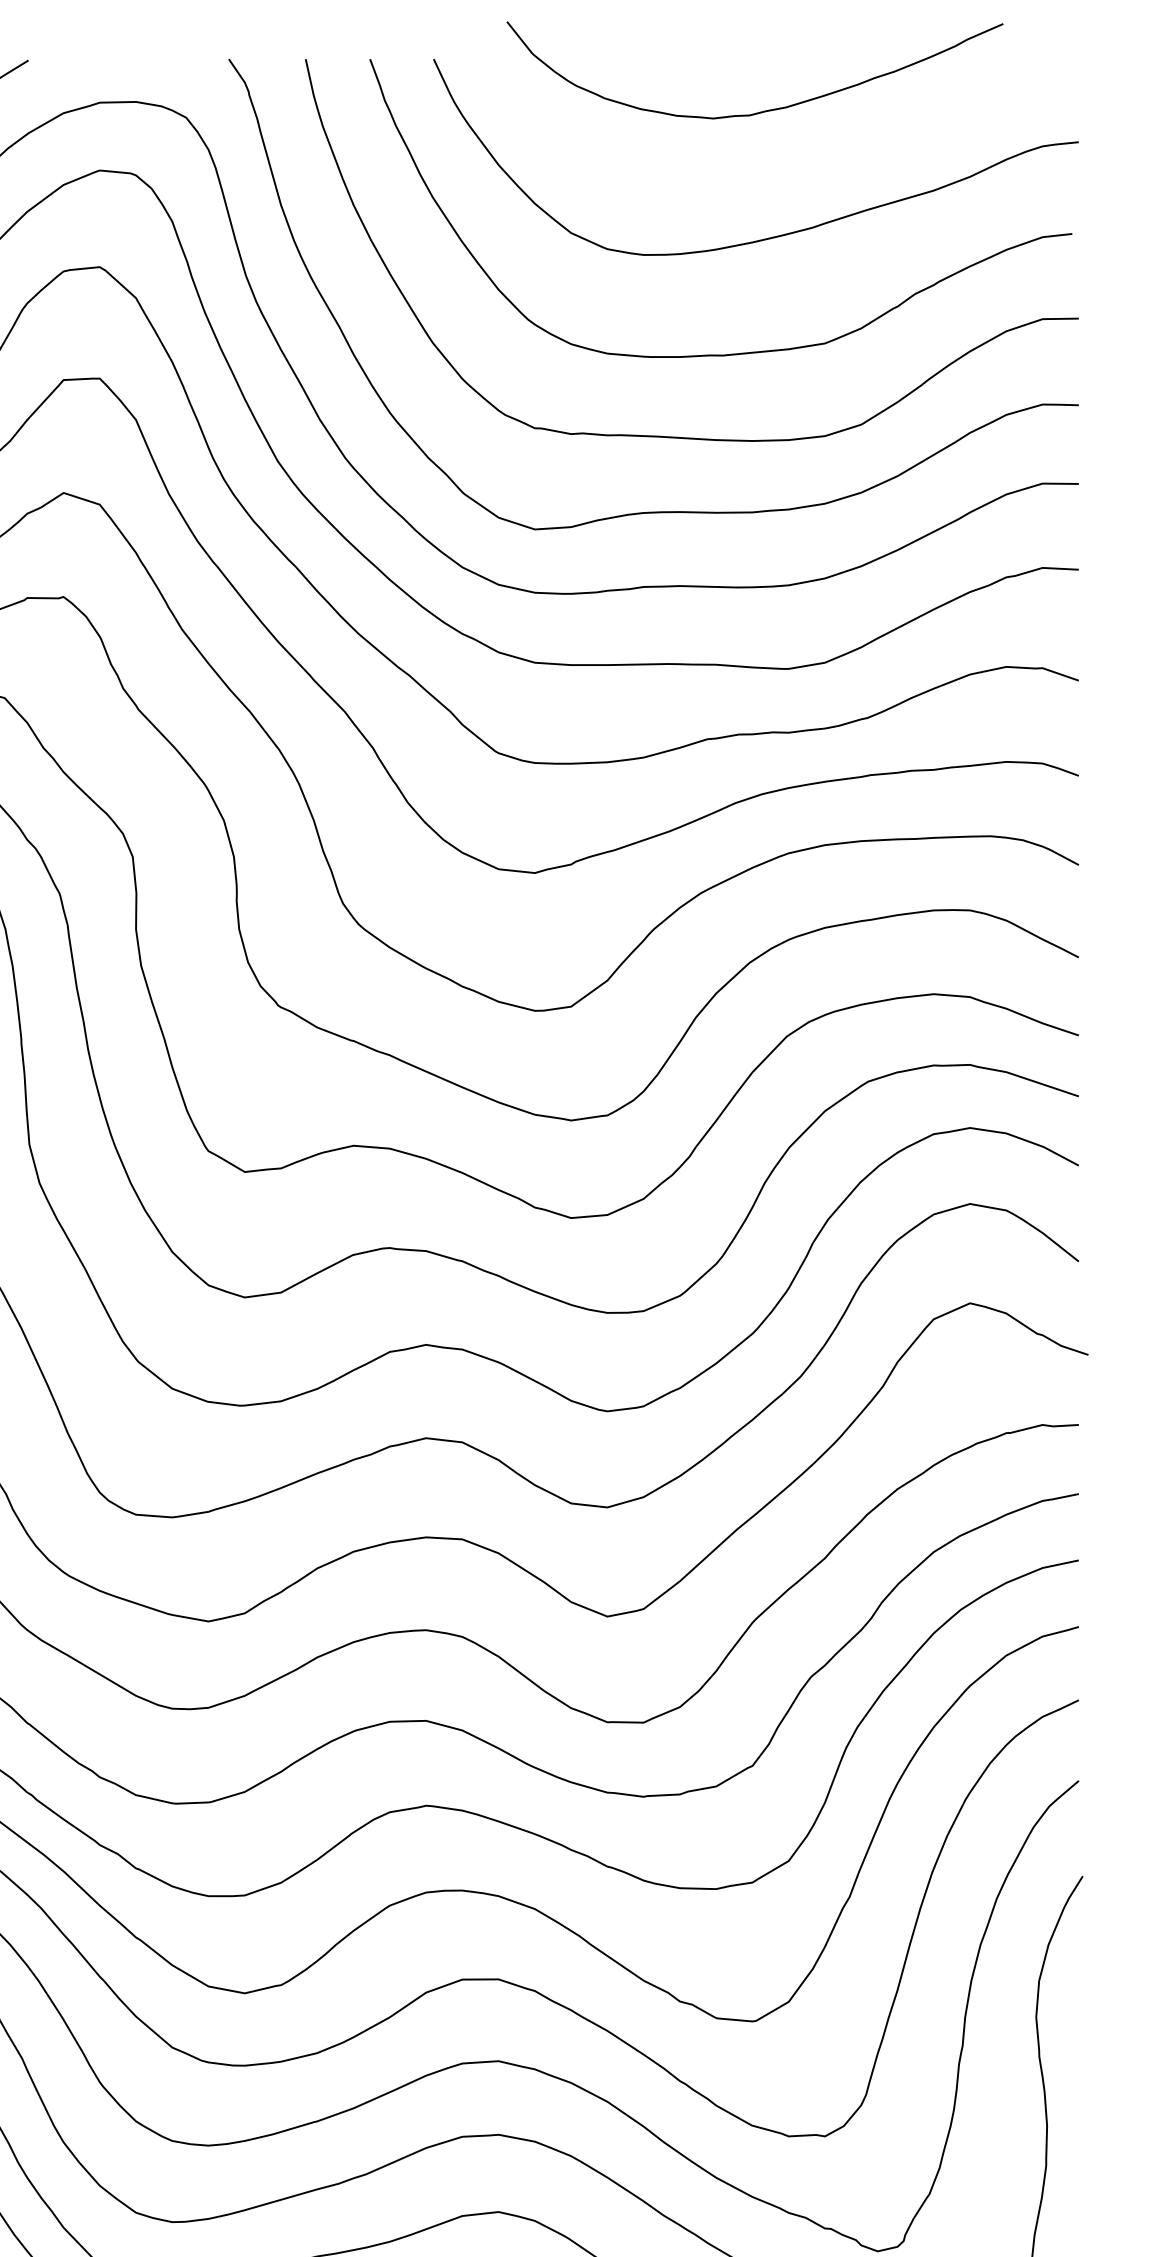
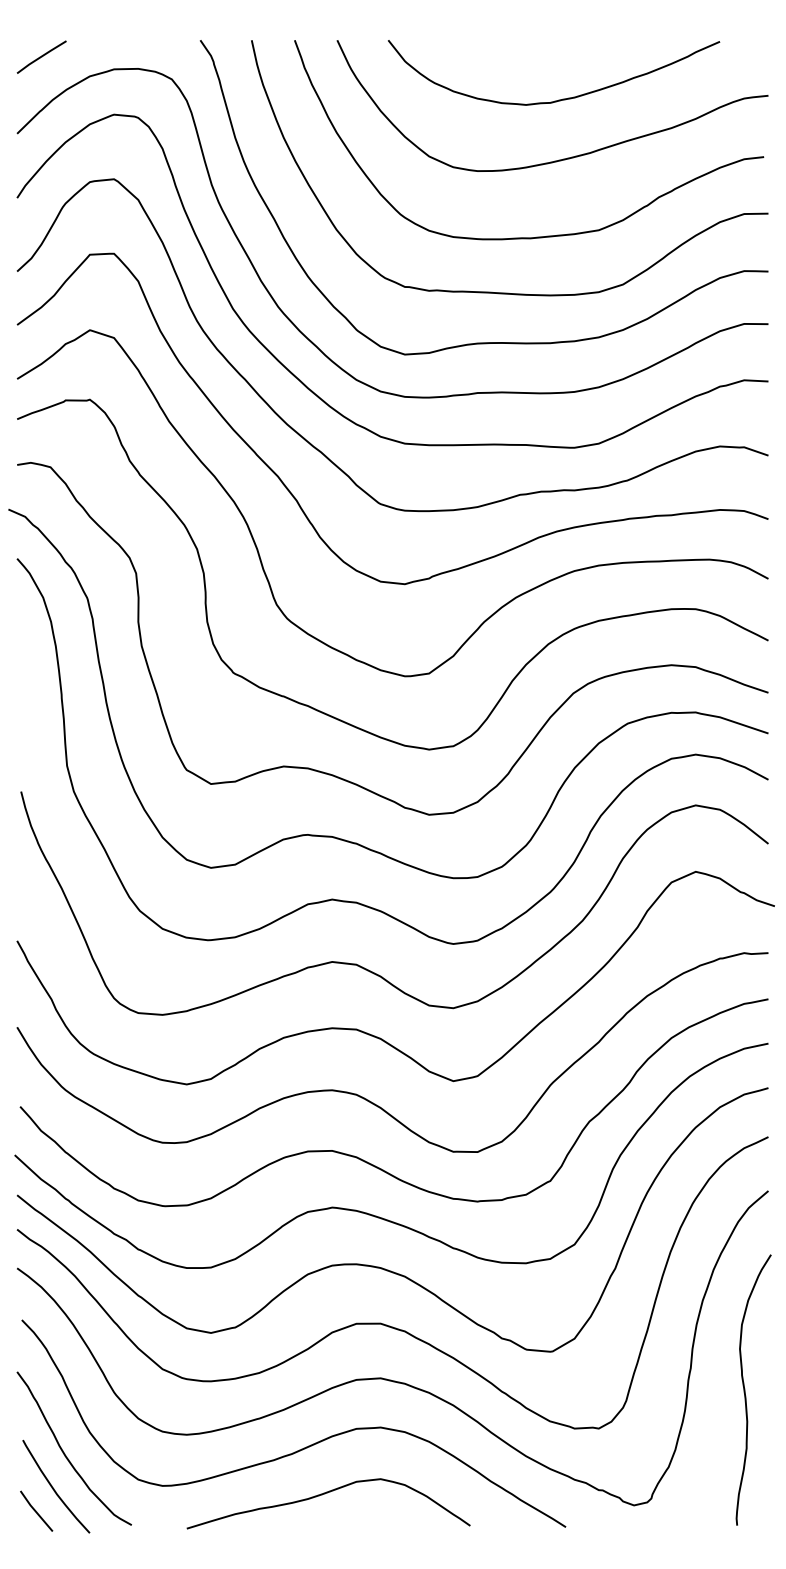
curve: (767, 108) -> (562, 98), moved

